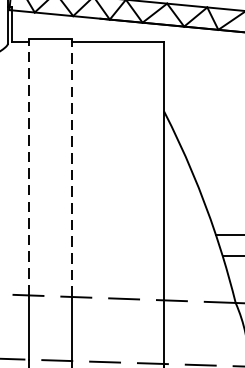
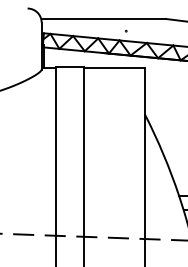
line: (28, 167) -> (55, 151), dashed -> solid
line: (71, 167) -> (83, 151), dashed -> solid

